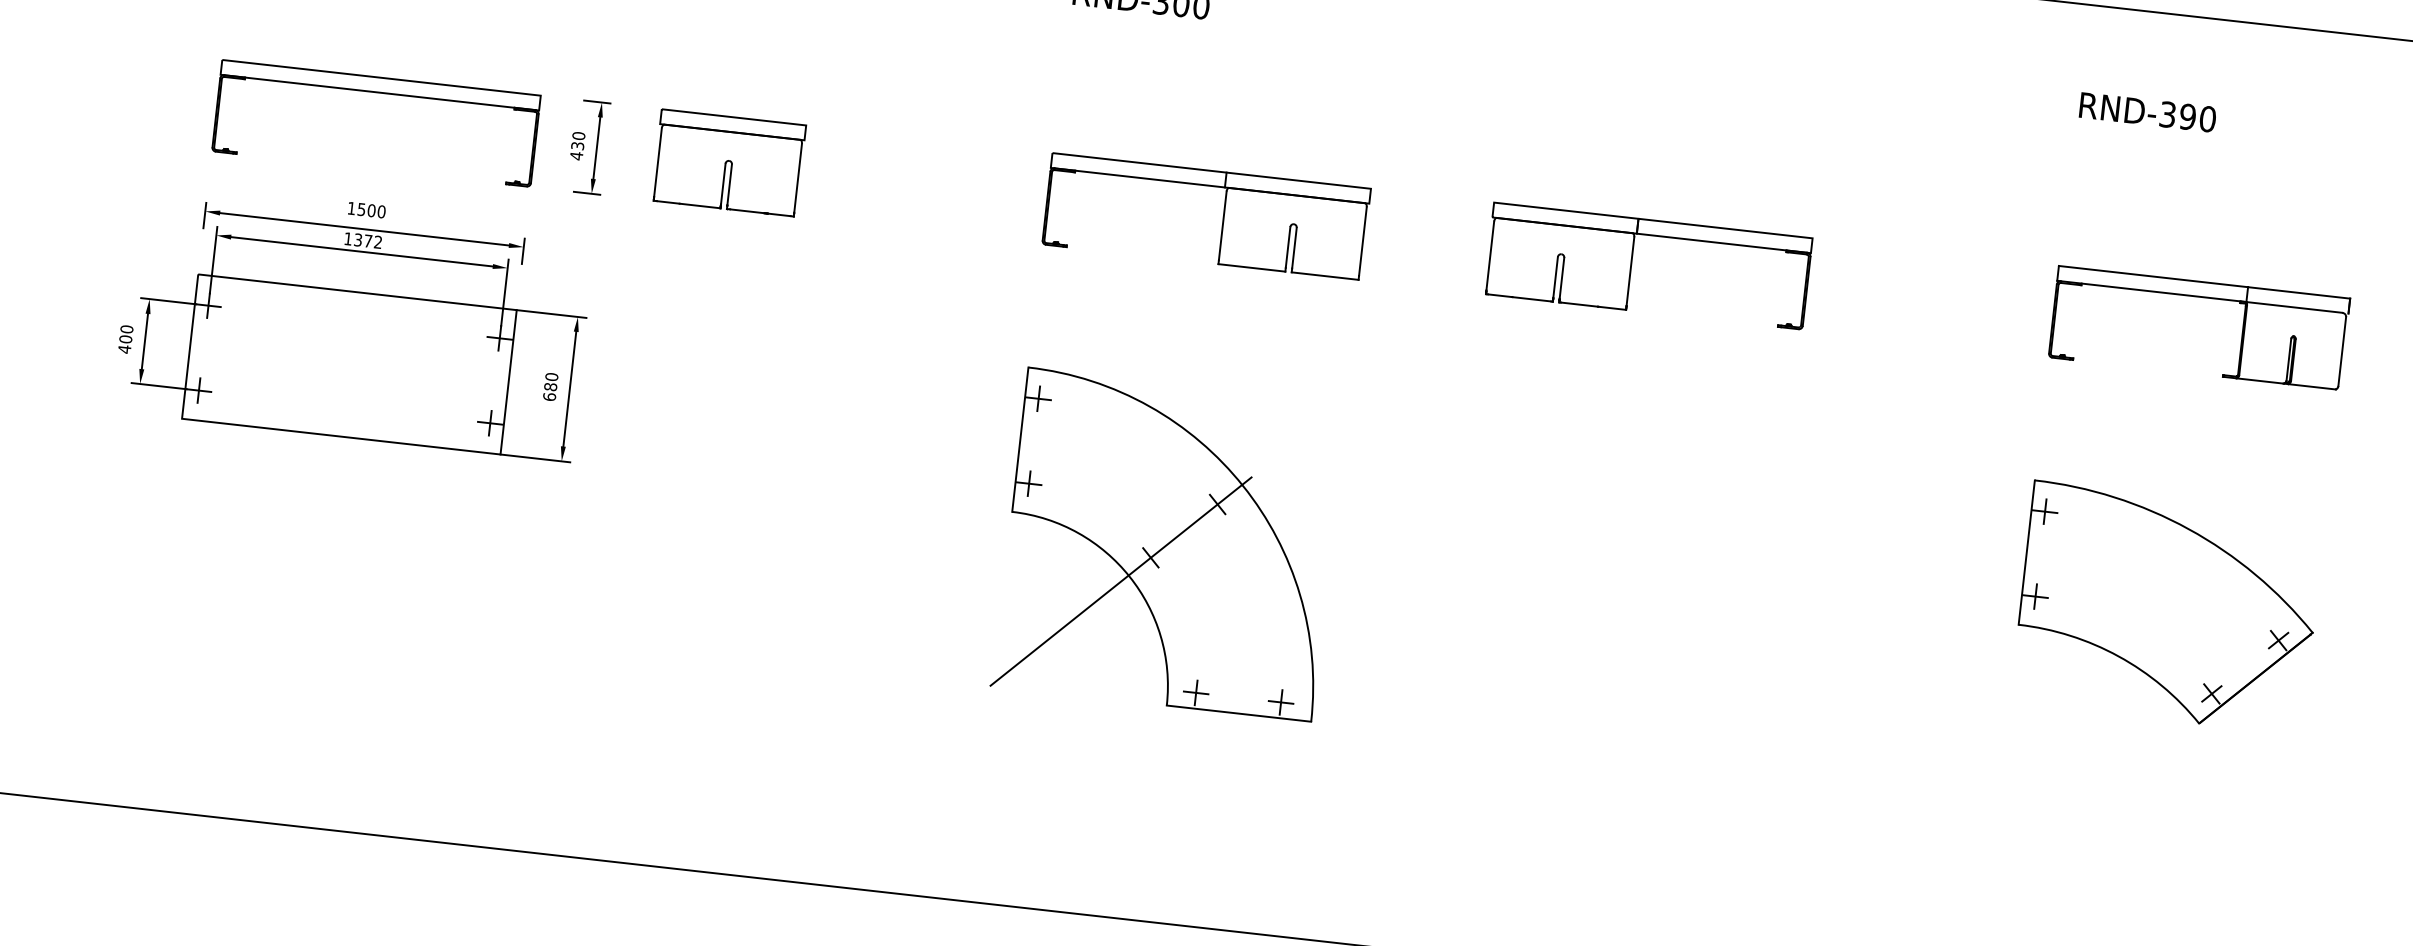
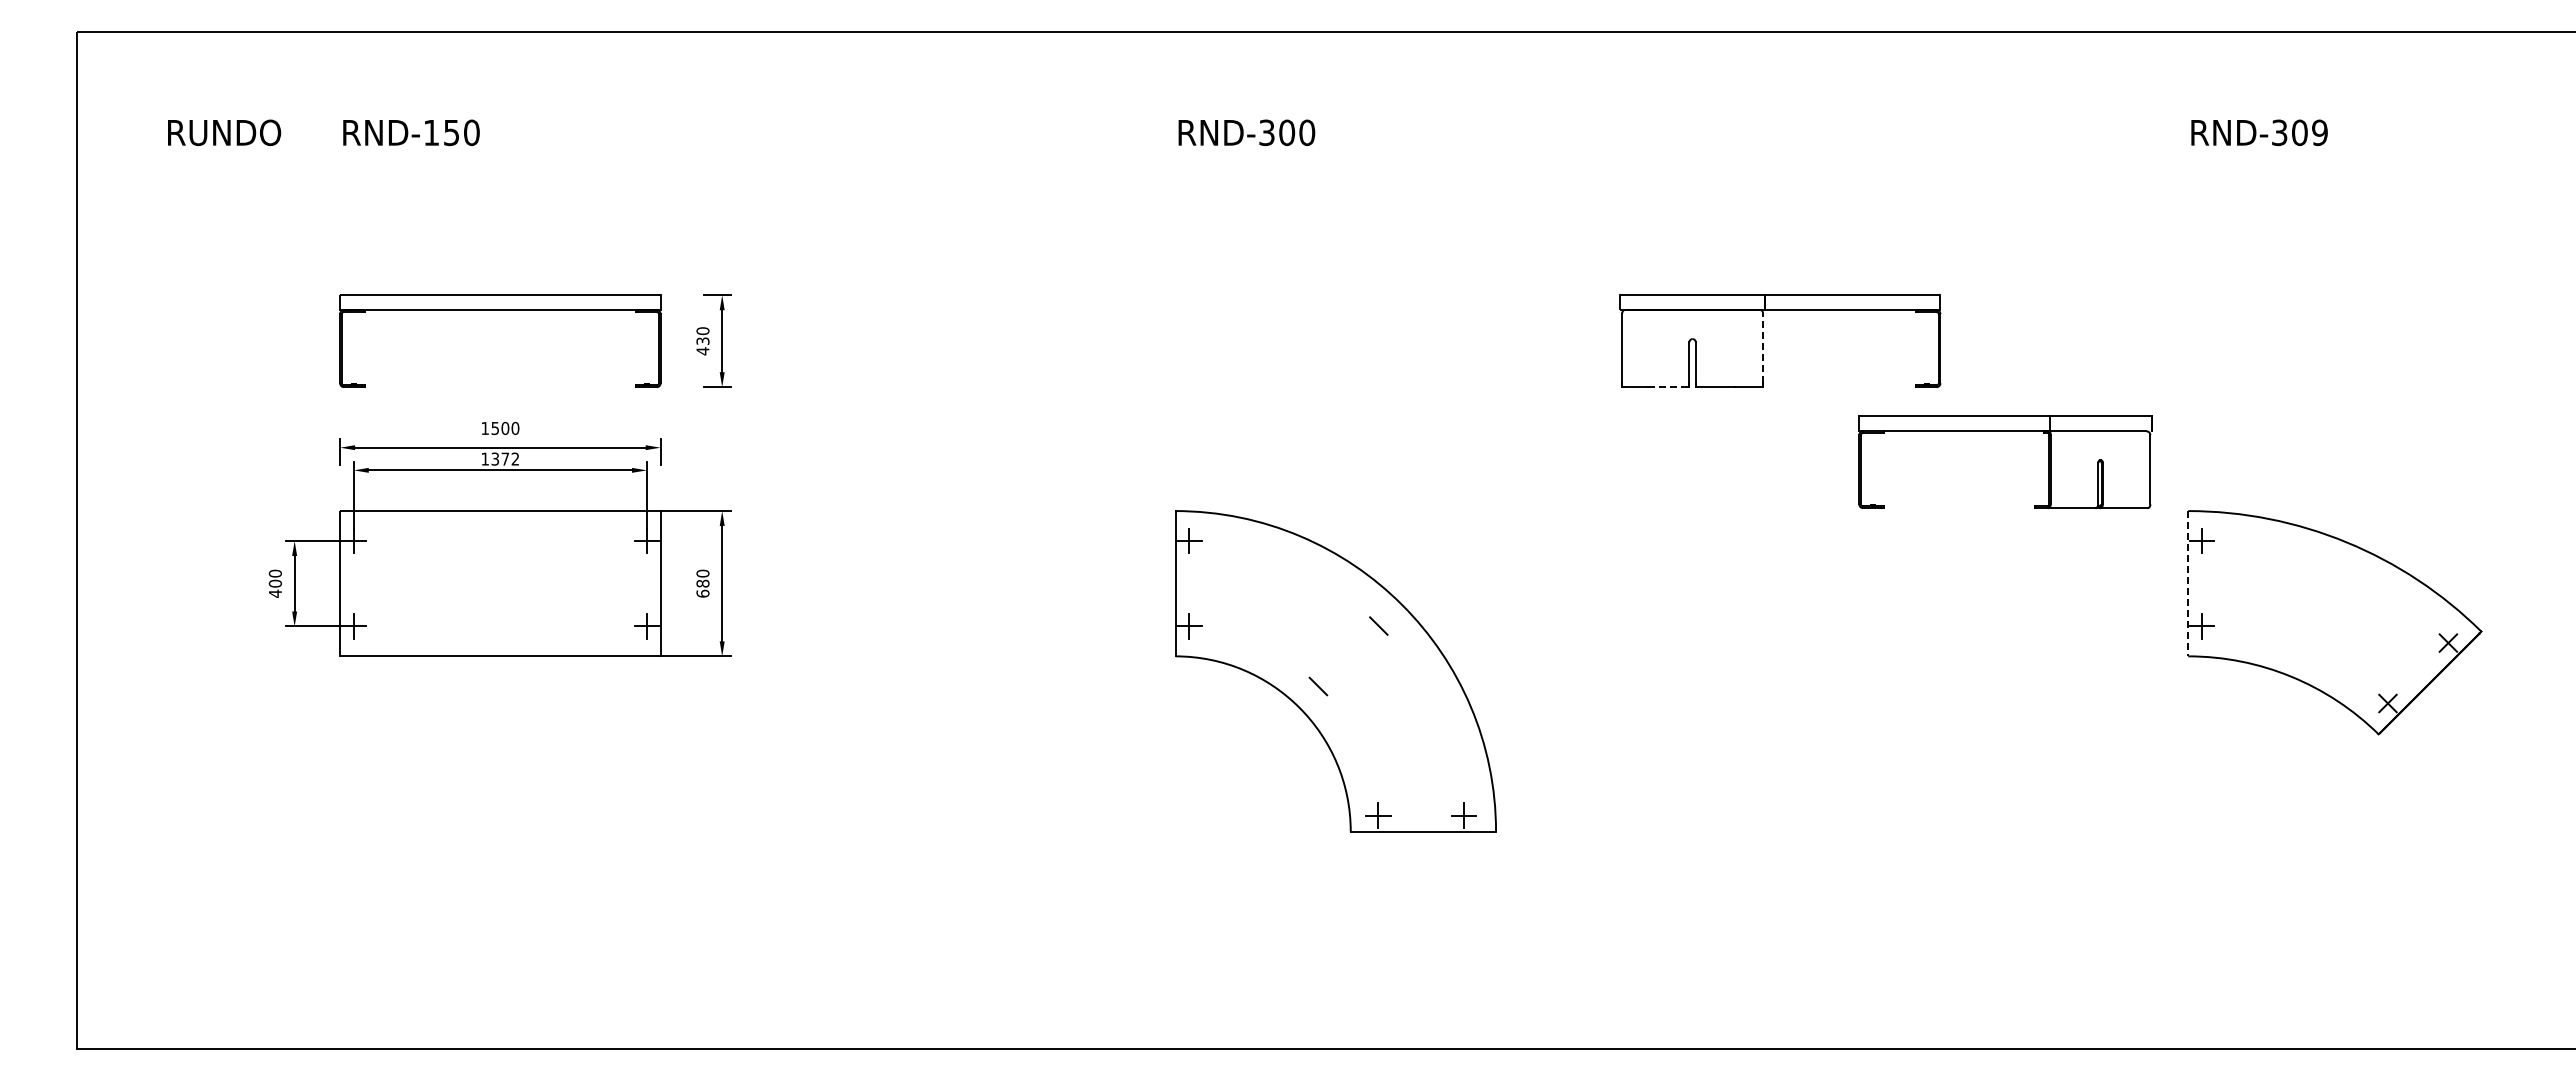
text: (2197, 117) -> (2309, 132), RND-390 -> RND-309
part: (728, 163) -> (854, 341), removed
part: (1223, 217) -> (1352, 340), removed
line: (1630, 271) -> (1763, 348), solid -> dashed
part: (2202, 297) -> (2005, 431), moved
line: (1531, 299) -> (1667, 387), solid -> dashed
line: (2027, 552) -> (2188, 583), solid -> dashed
line: (1121, 581) -> (1291, 713), removed

